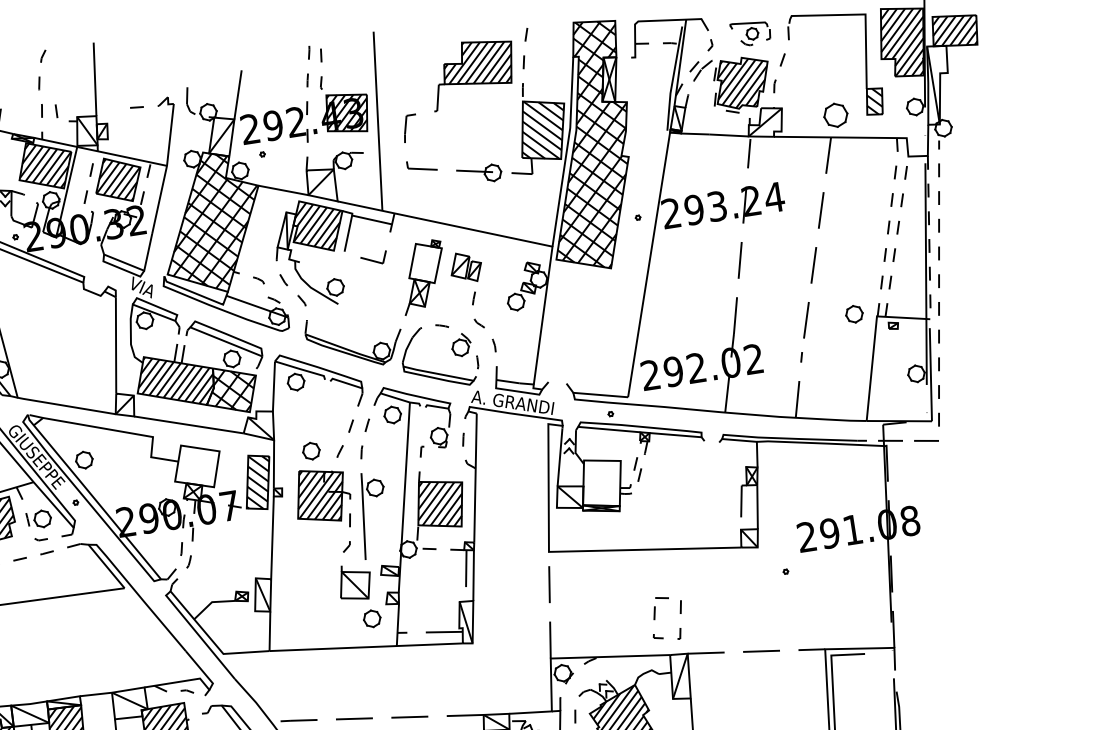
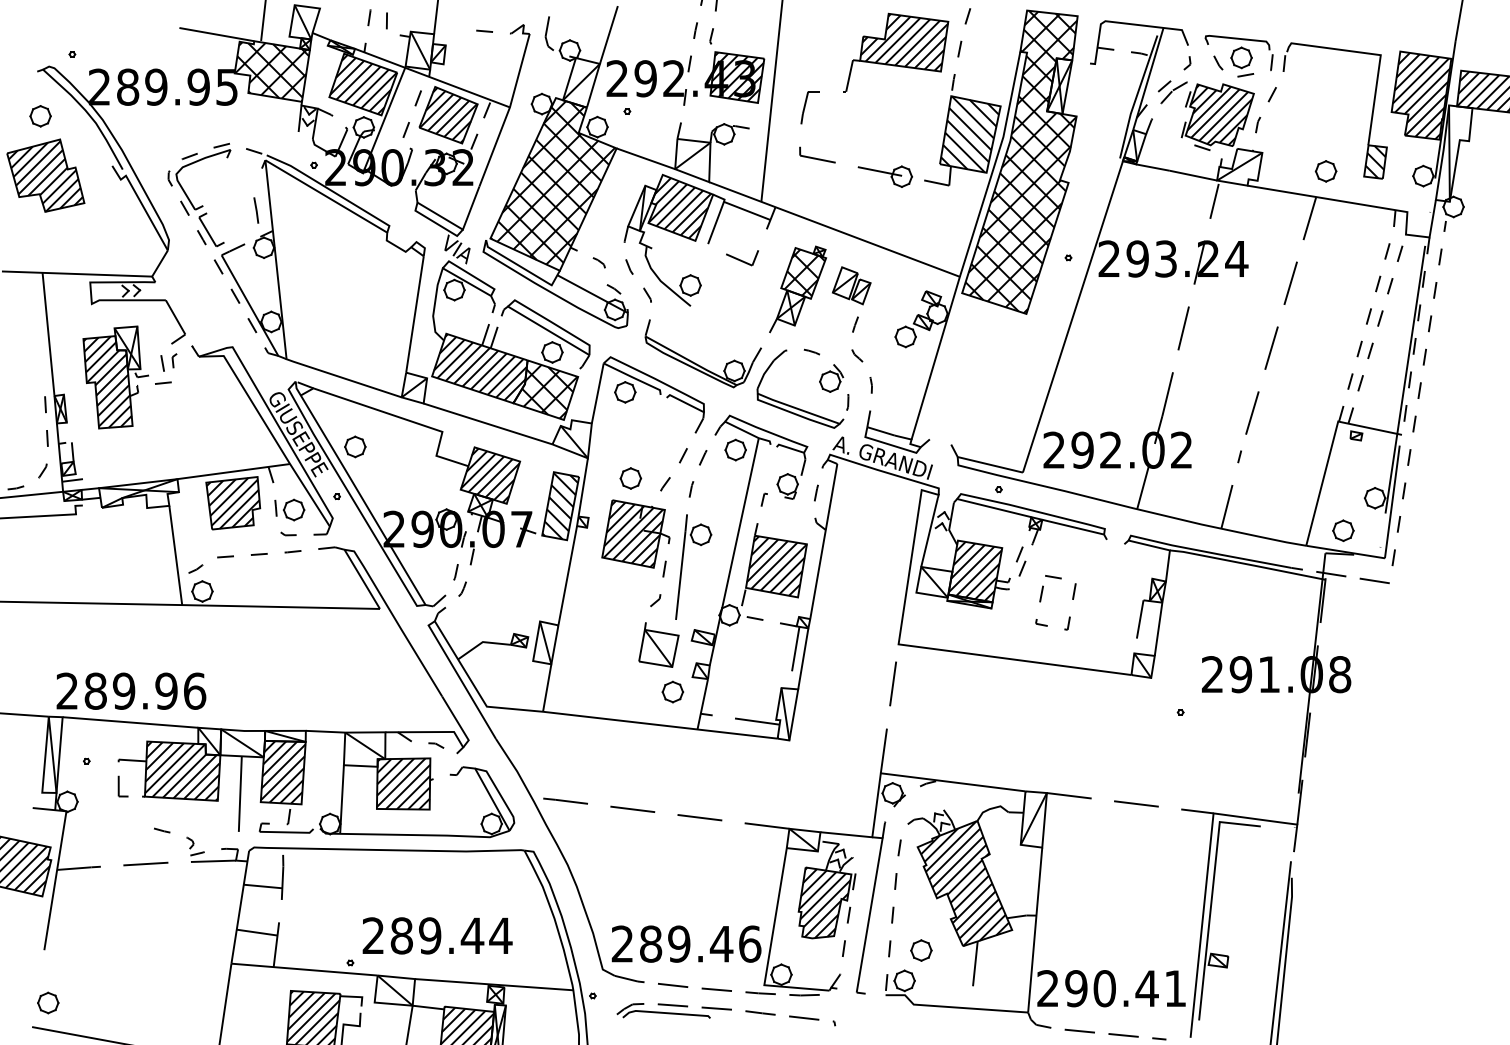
part: (750, 33) -> (1238, 56), size x1.43
part: (835, 115) -> (1325, 171), size x0.71
hatch: (426, 262) -> (804, 272), added
part: (854, 314) -> (1343, 530), moved
hatch: (197, 466) -> (490, 475), added
hatch: (601, 482) -> (974, 570), added
part: (655, 619) -> (1041, 601), moved

